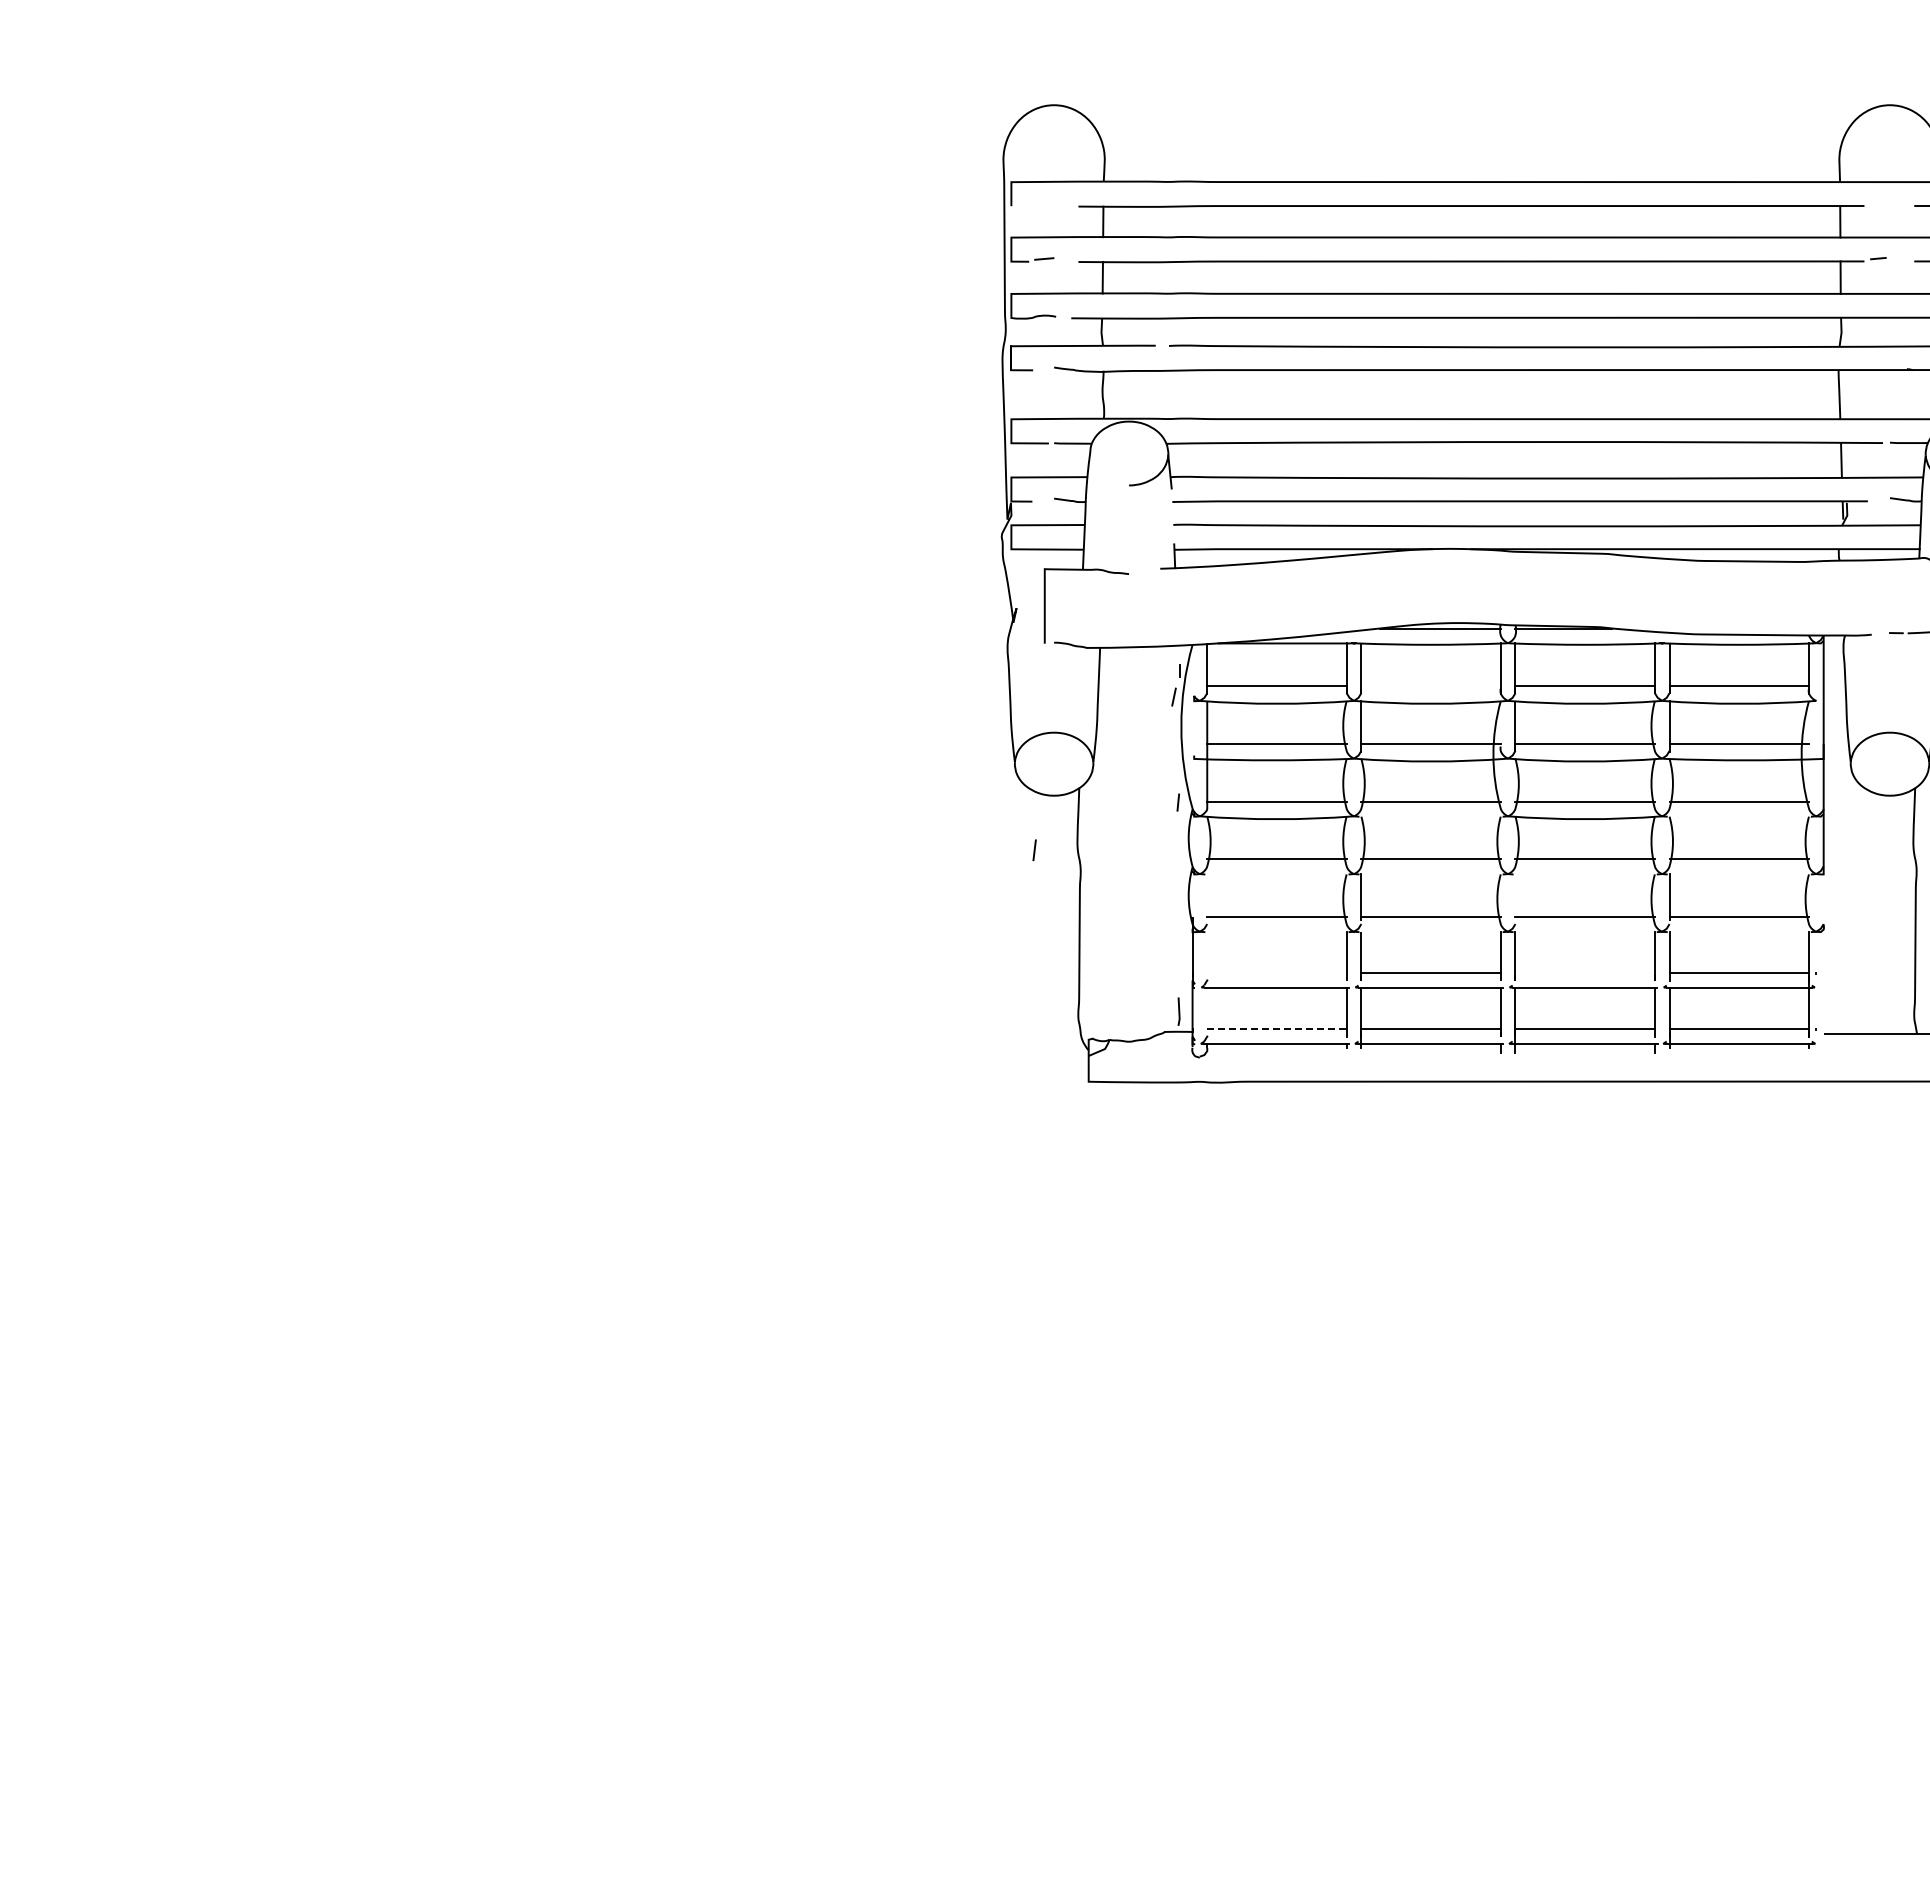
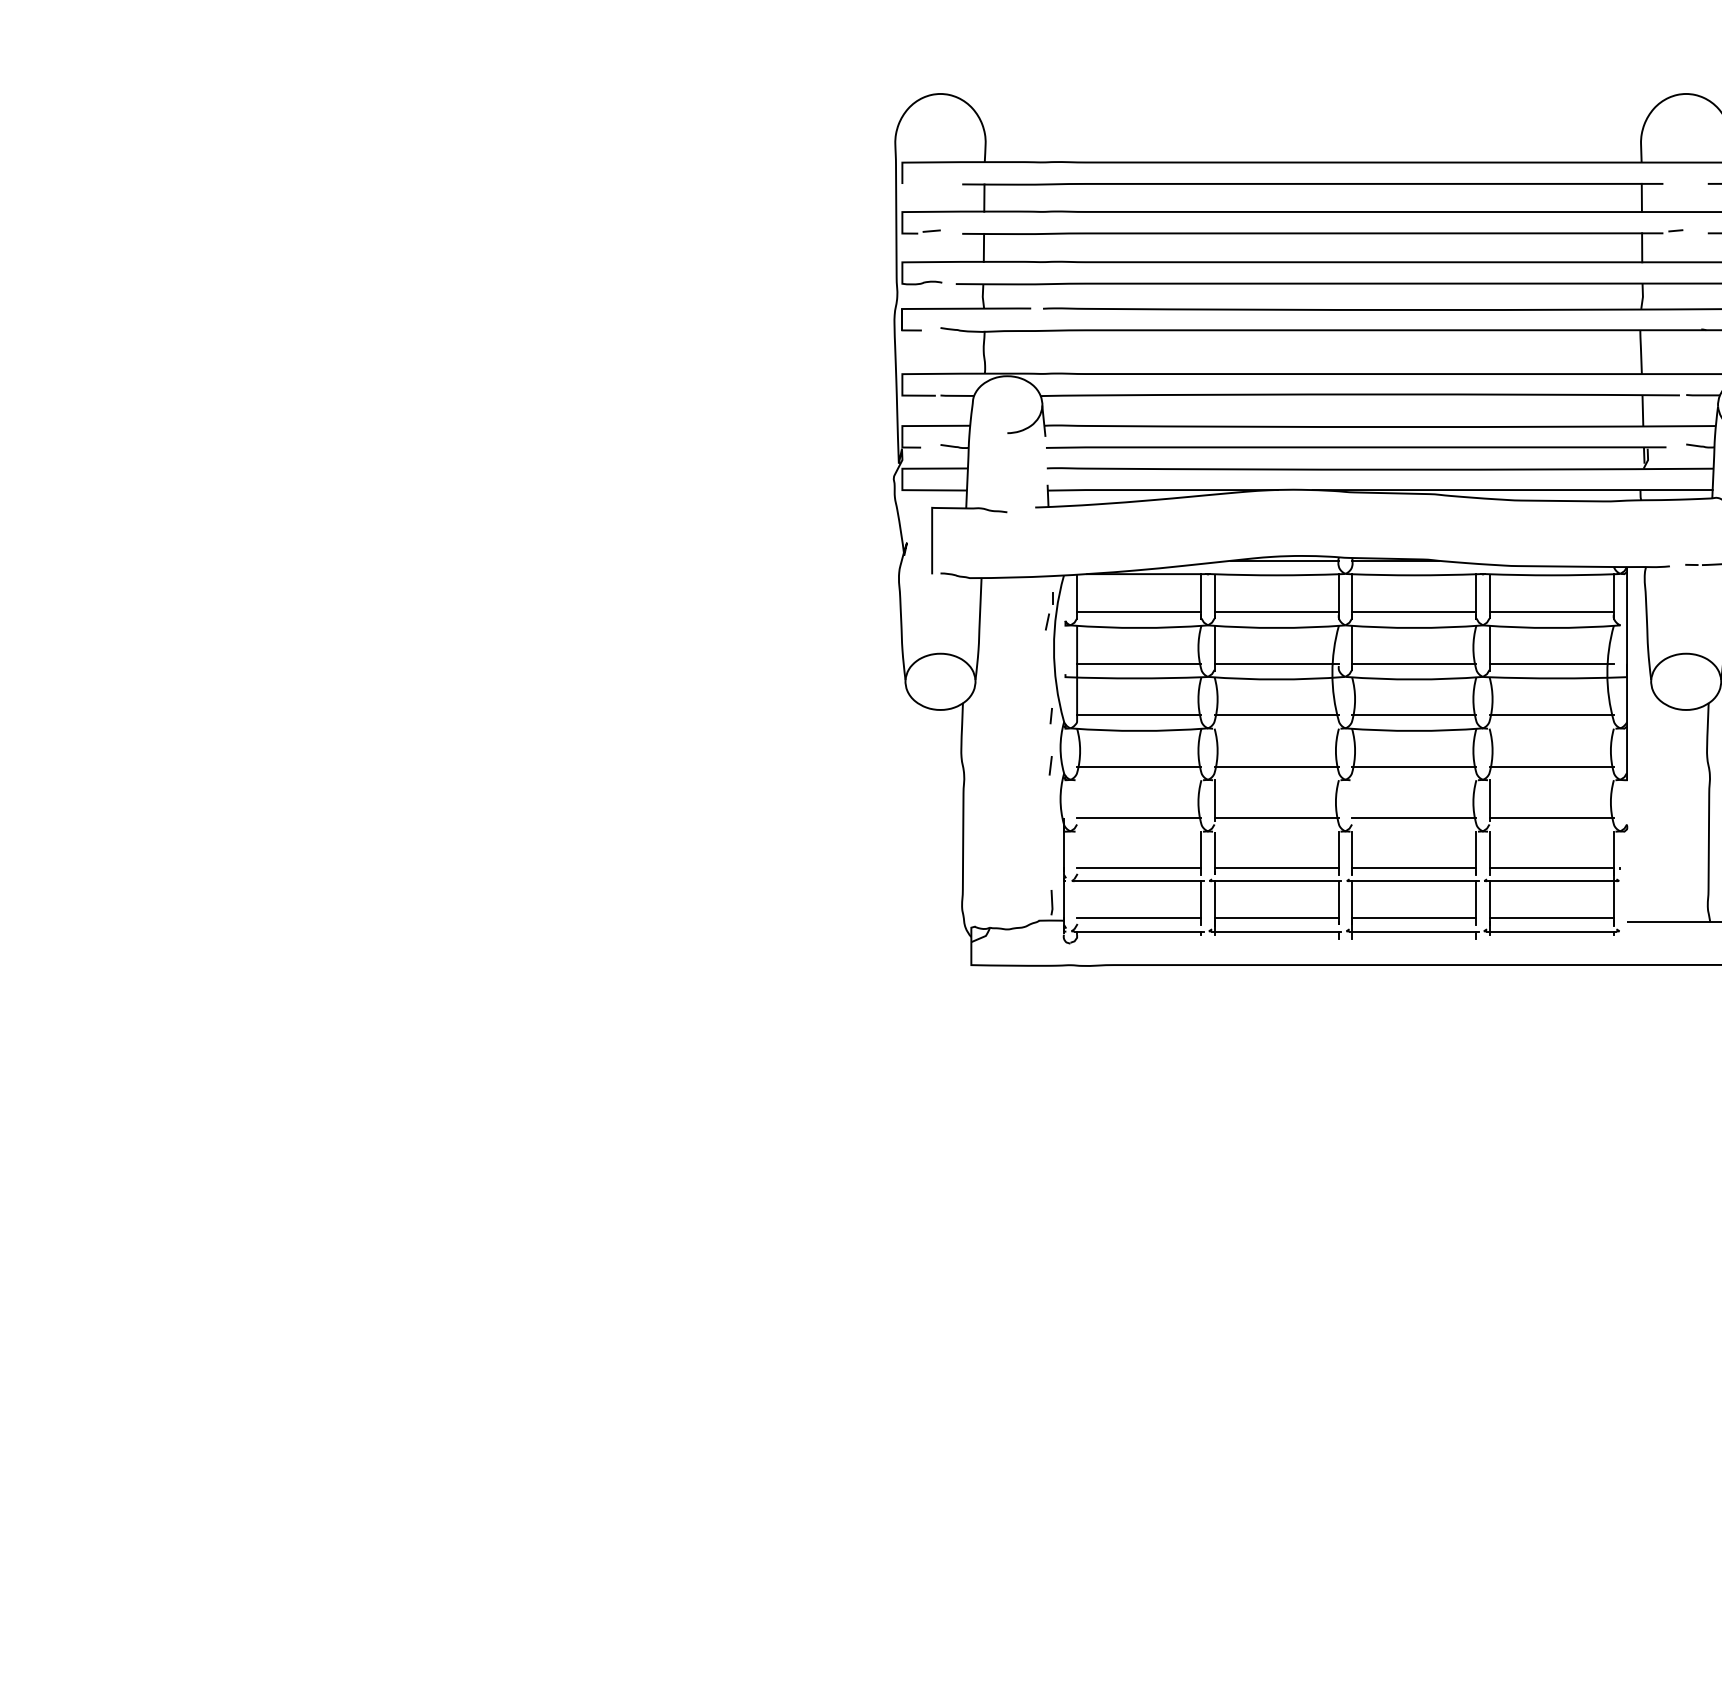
line: (1430, 686) -> (1276, 612), added
line: (1034, 850) -> (1050, 765), moved
line: (1276, 972) -> (1138, 867), added
line: (1584, 972) -> (1413, 867), added
line: (1276, 1029) -> (1138, 918), dashed -> solid

